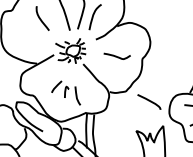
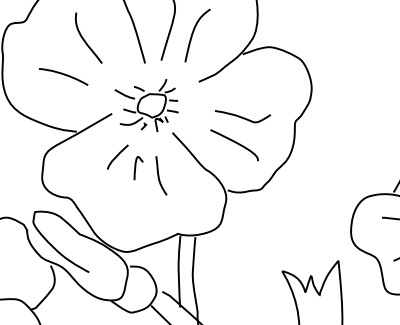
curve: (30, 36) -> (63, 75), added
part: (66, 92) -> (137, 168), moved
curve: (149, 101) -> (235, 143), moved

